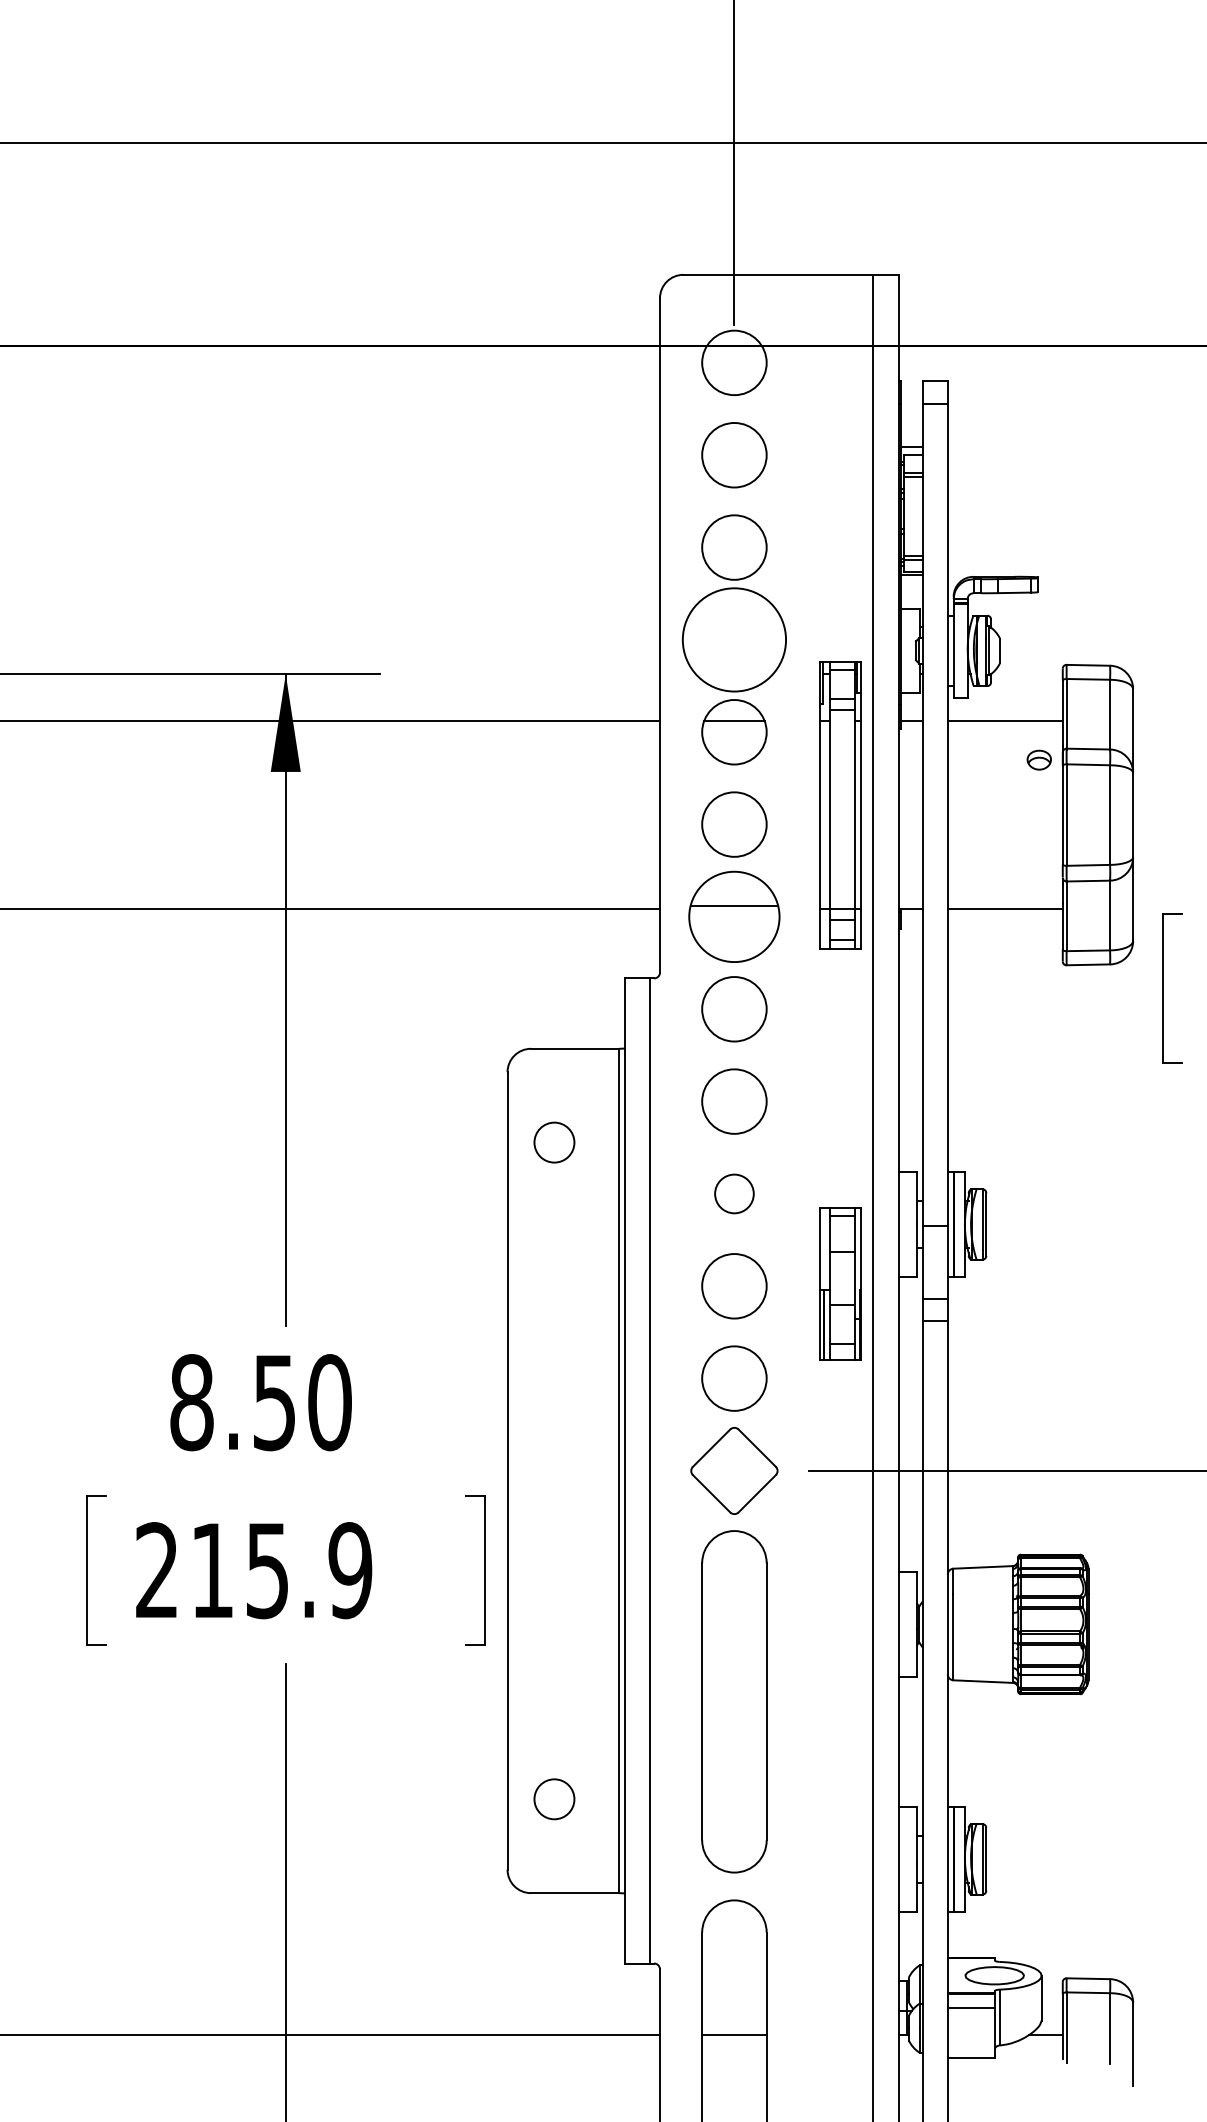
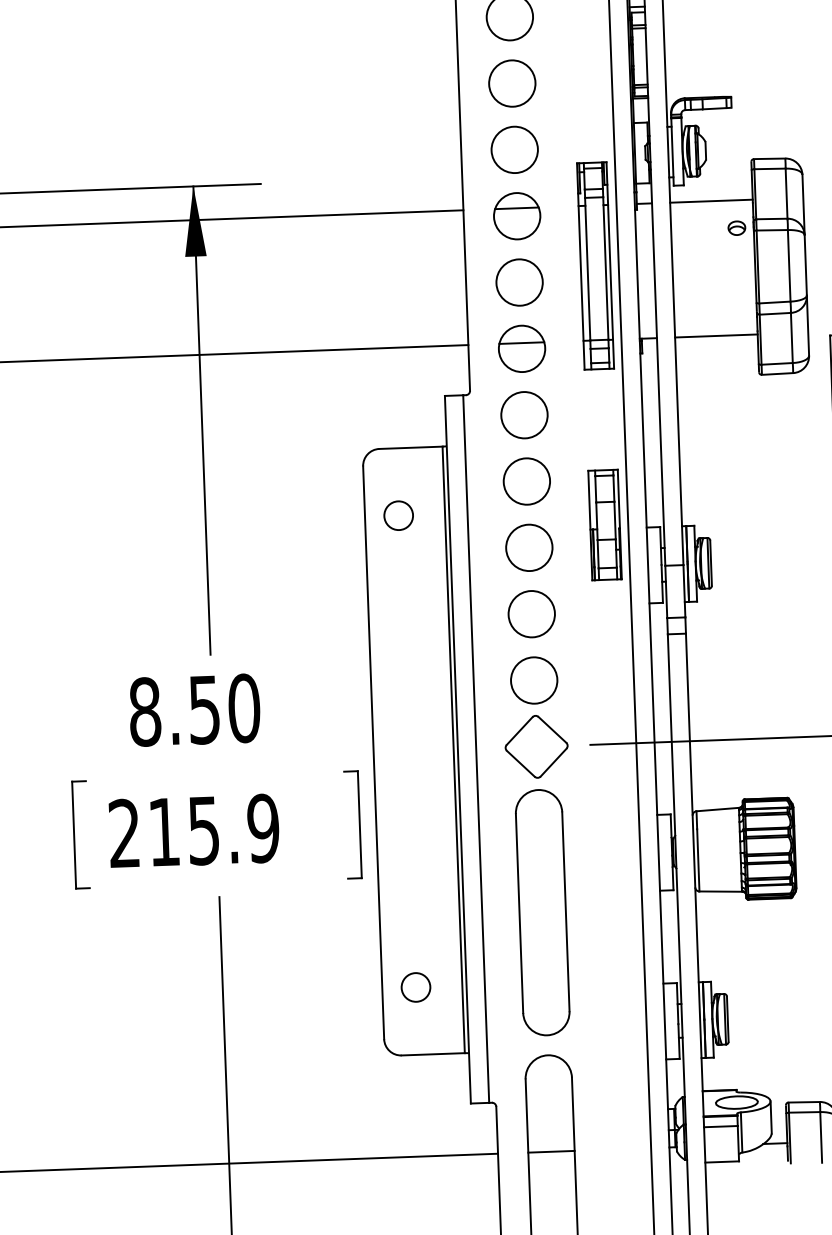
circle: (734, 639) -> (514, 149), size x0.62
part: (734, 916) -> (522, 348), size x0.71
circle: (734, 1193) -> (529, 547), size x1.67
part: (840, 1283) -> (604, 524), moved

